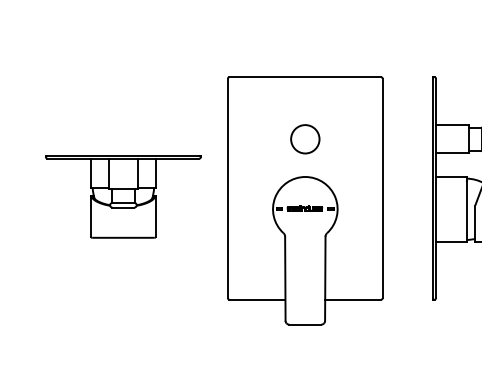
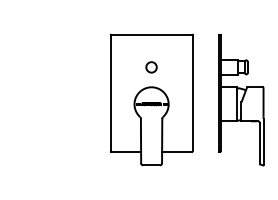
circle: (305, 139) -> (151, 67), size x0.7
part: (123, 196) -> (55, 97), removed

